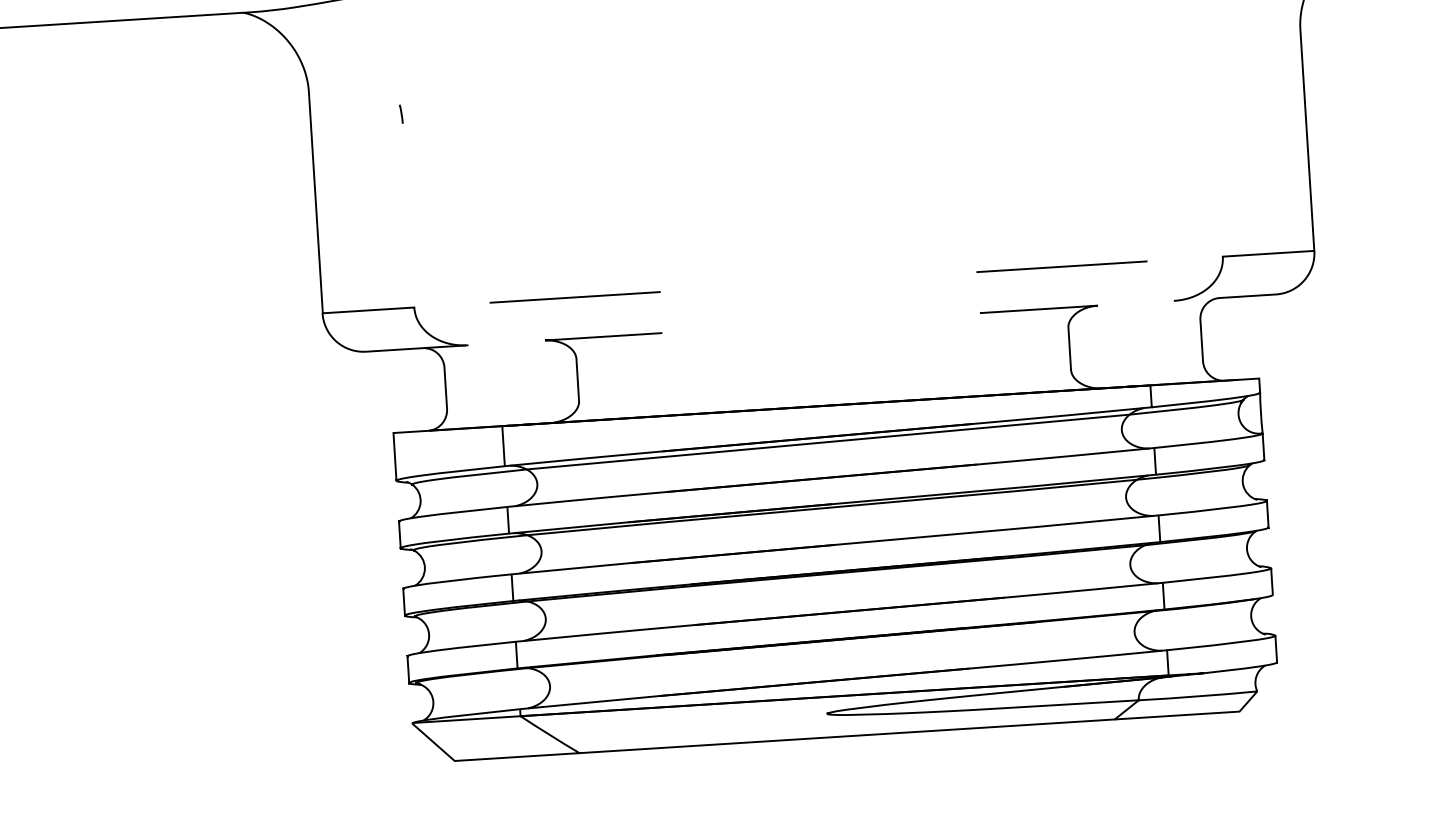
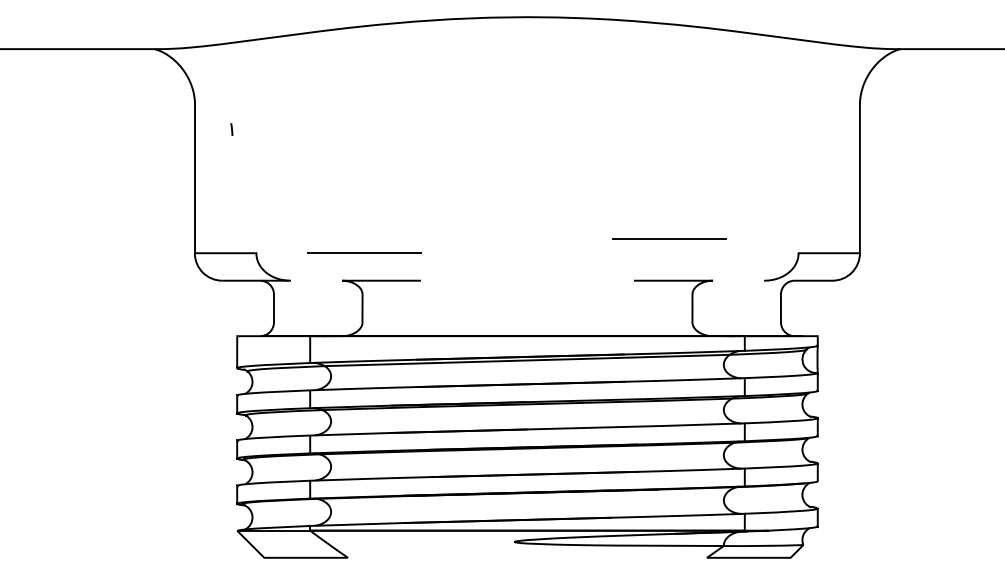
arc: (400, 114) -> (231, 129), moved
line: (1061, 265) -> (669, 238), moved
line: (847, 735) -> (527, 557), removed

